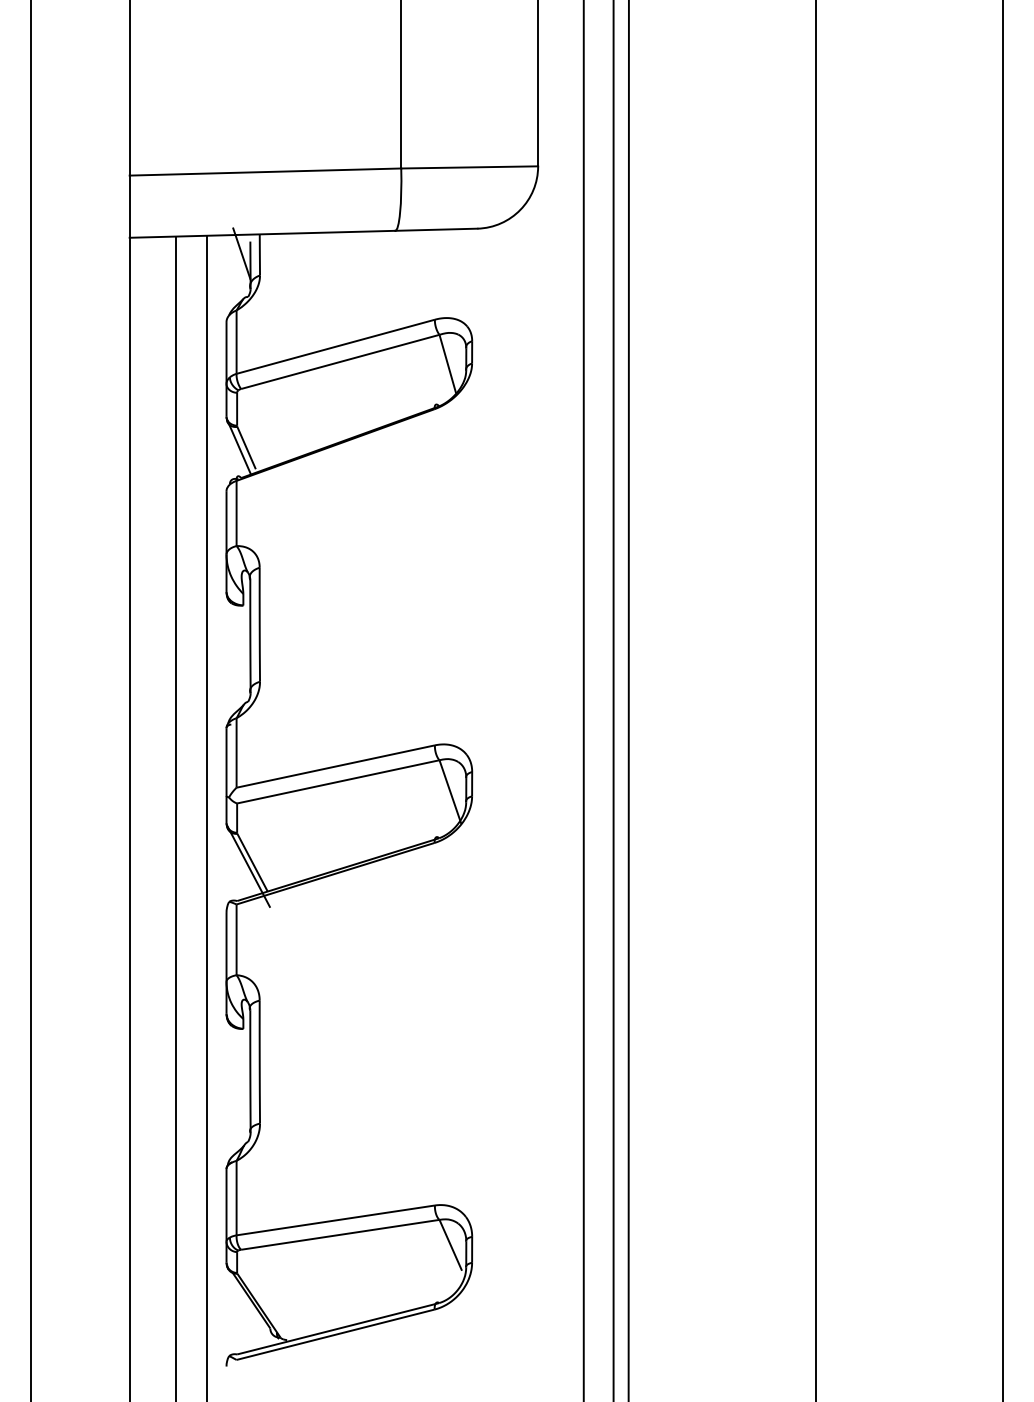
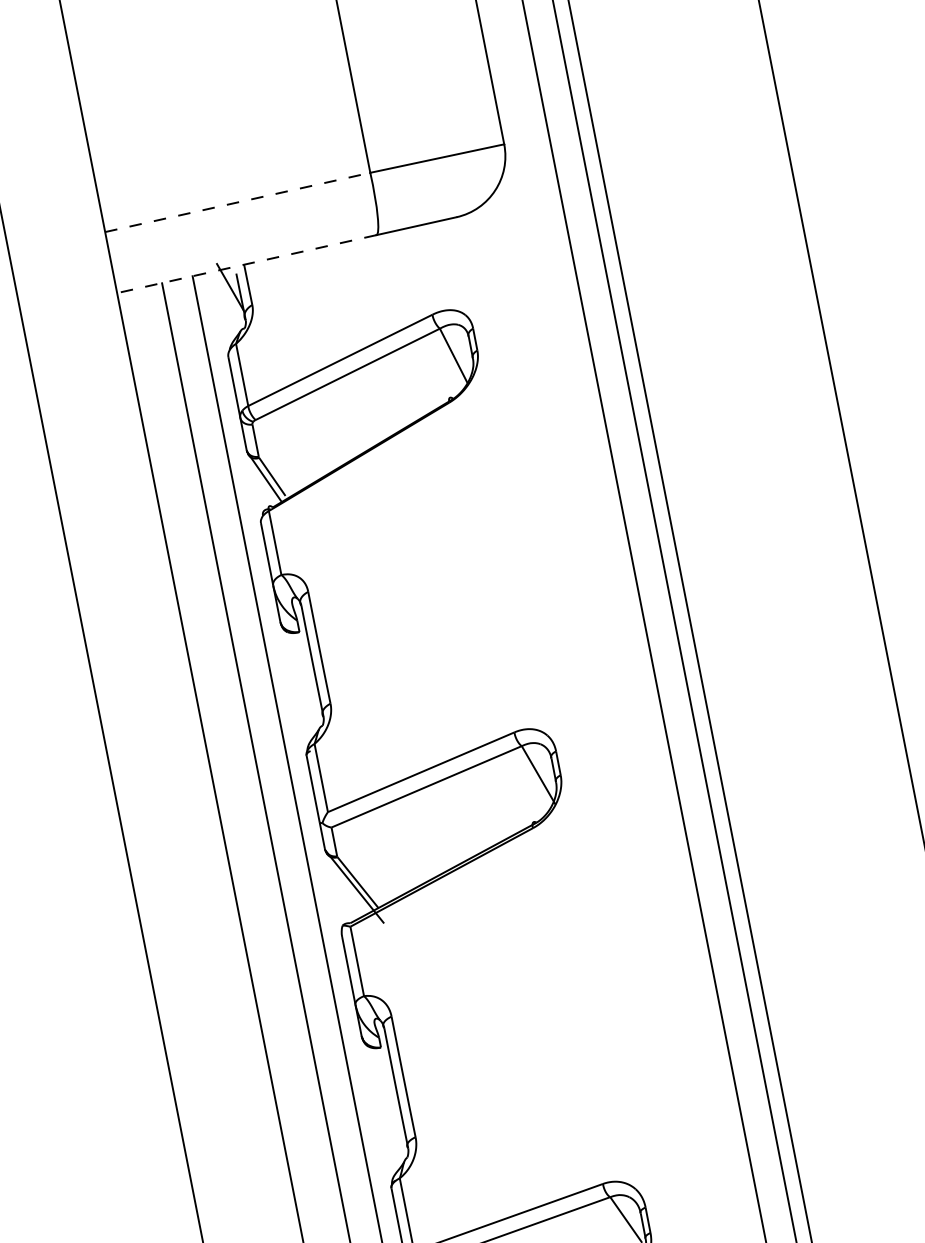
line: (265, 172) -> (237, 202), solid -> dashed
line: (262, 234) -> (246, 264), solid -> dashed

